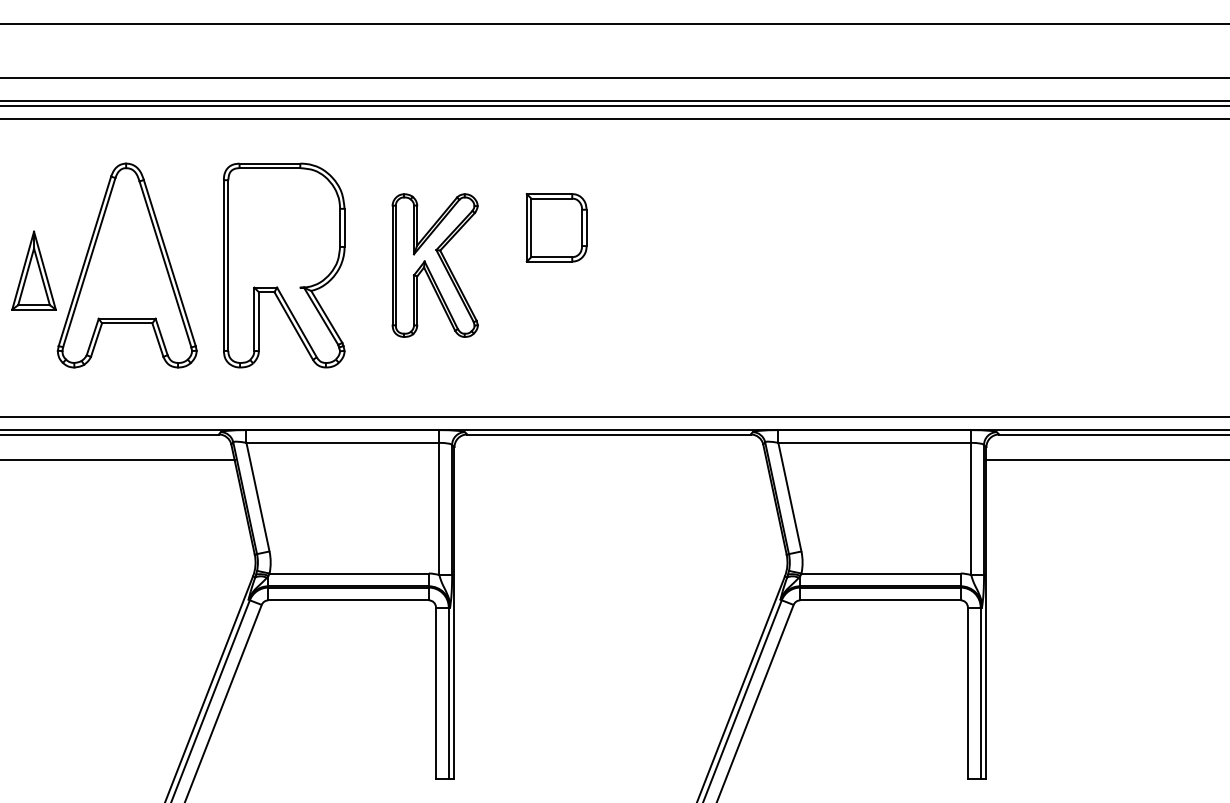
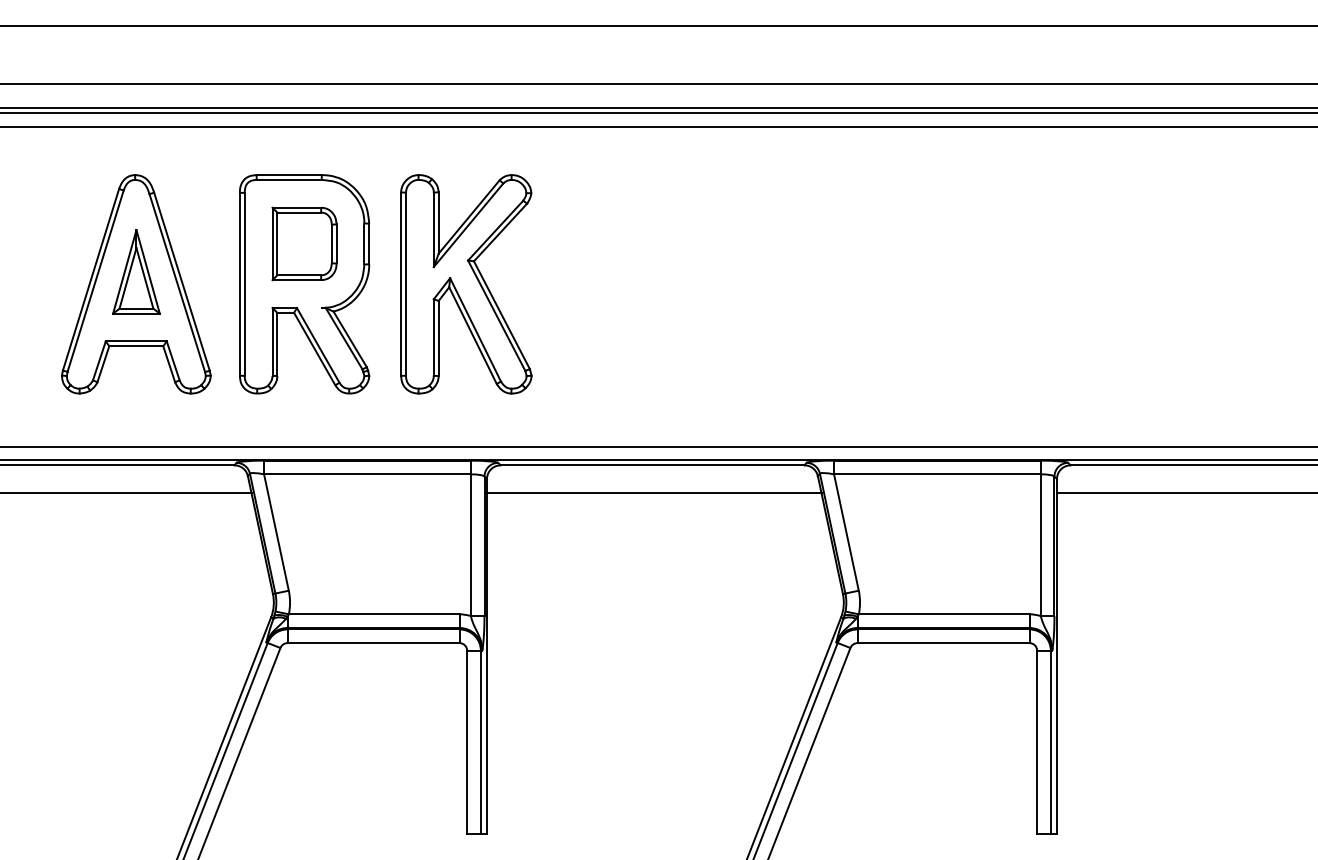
part: (556, 227) -> (304, 243), moved
part: (435, 265) -> (466, 284), size x1.43
part: (34, 270) -> (136, 271), moved
line: (609, 460) -> (653, 493), added

